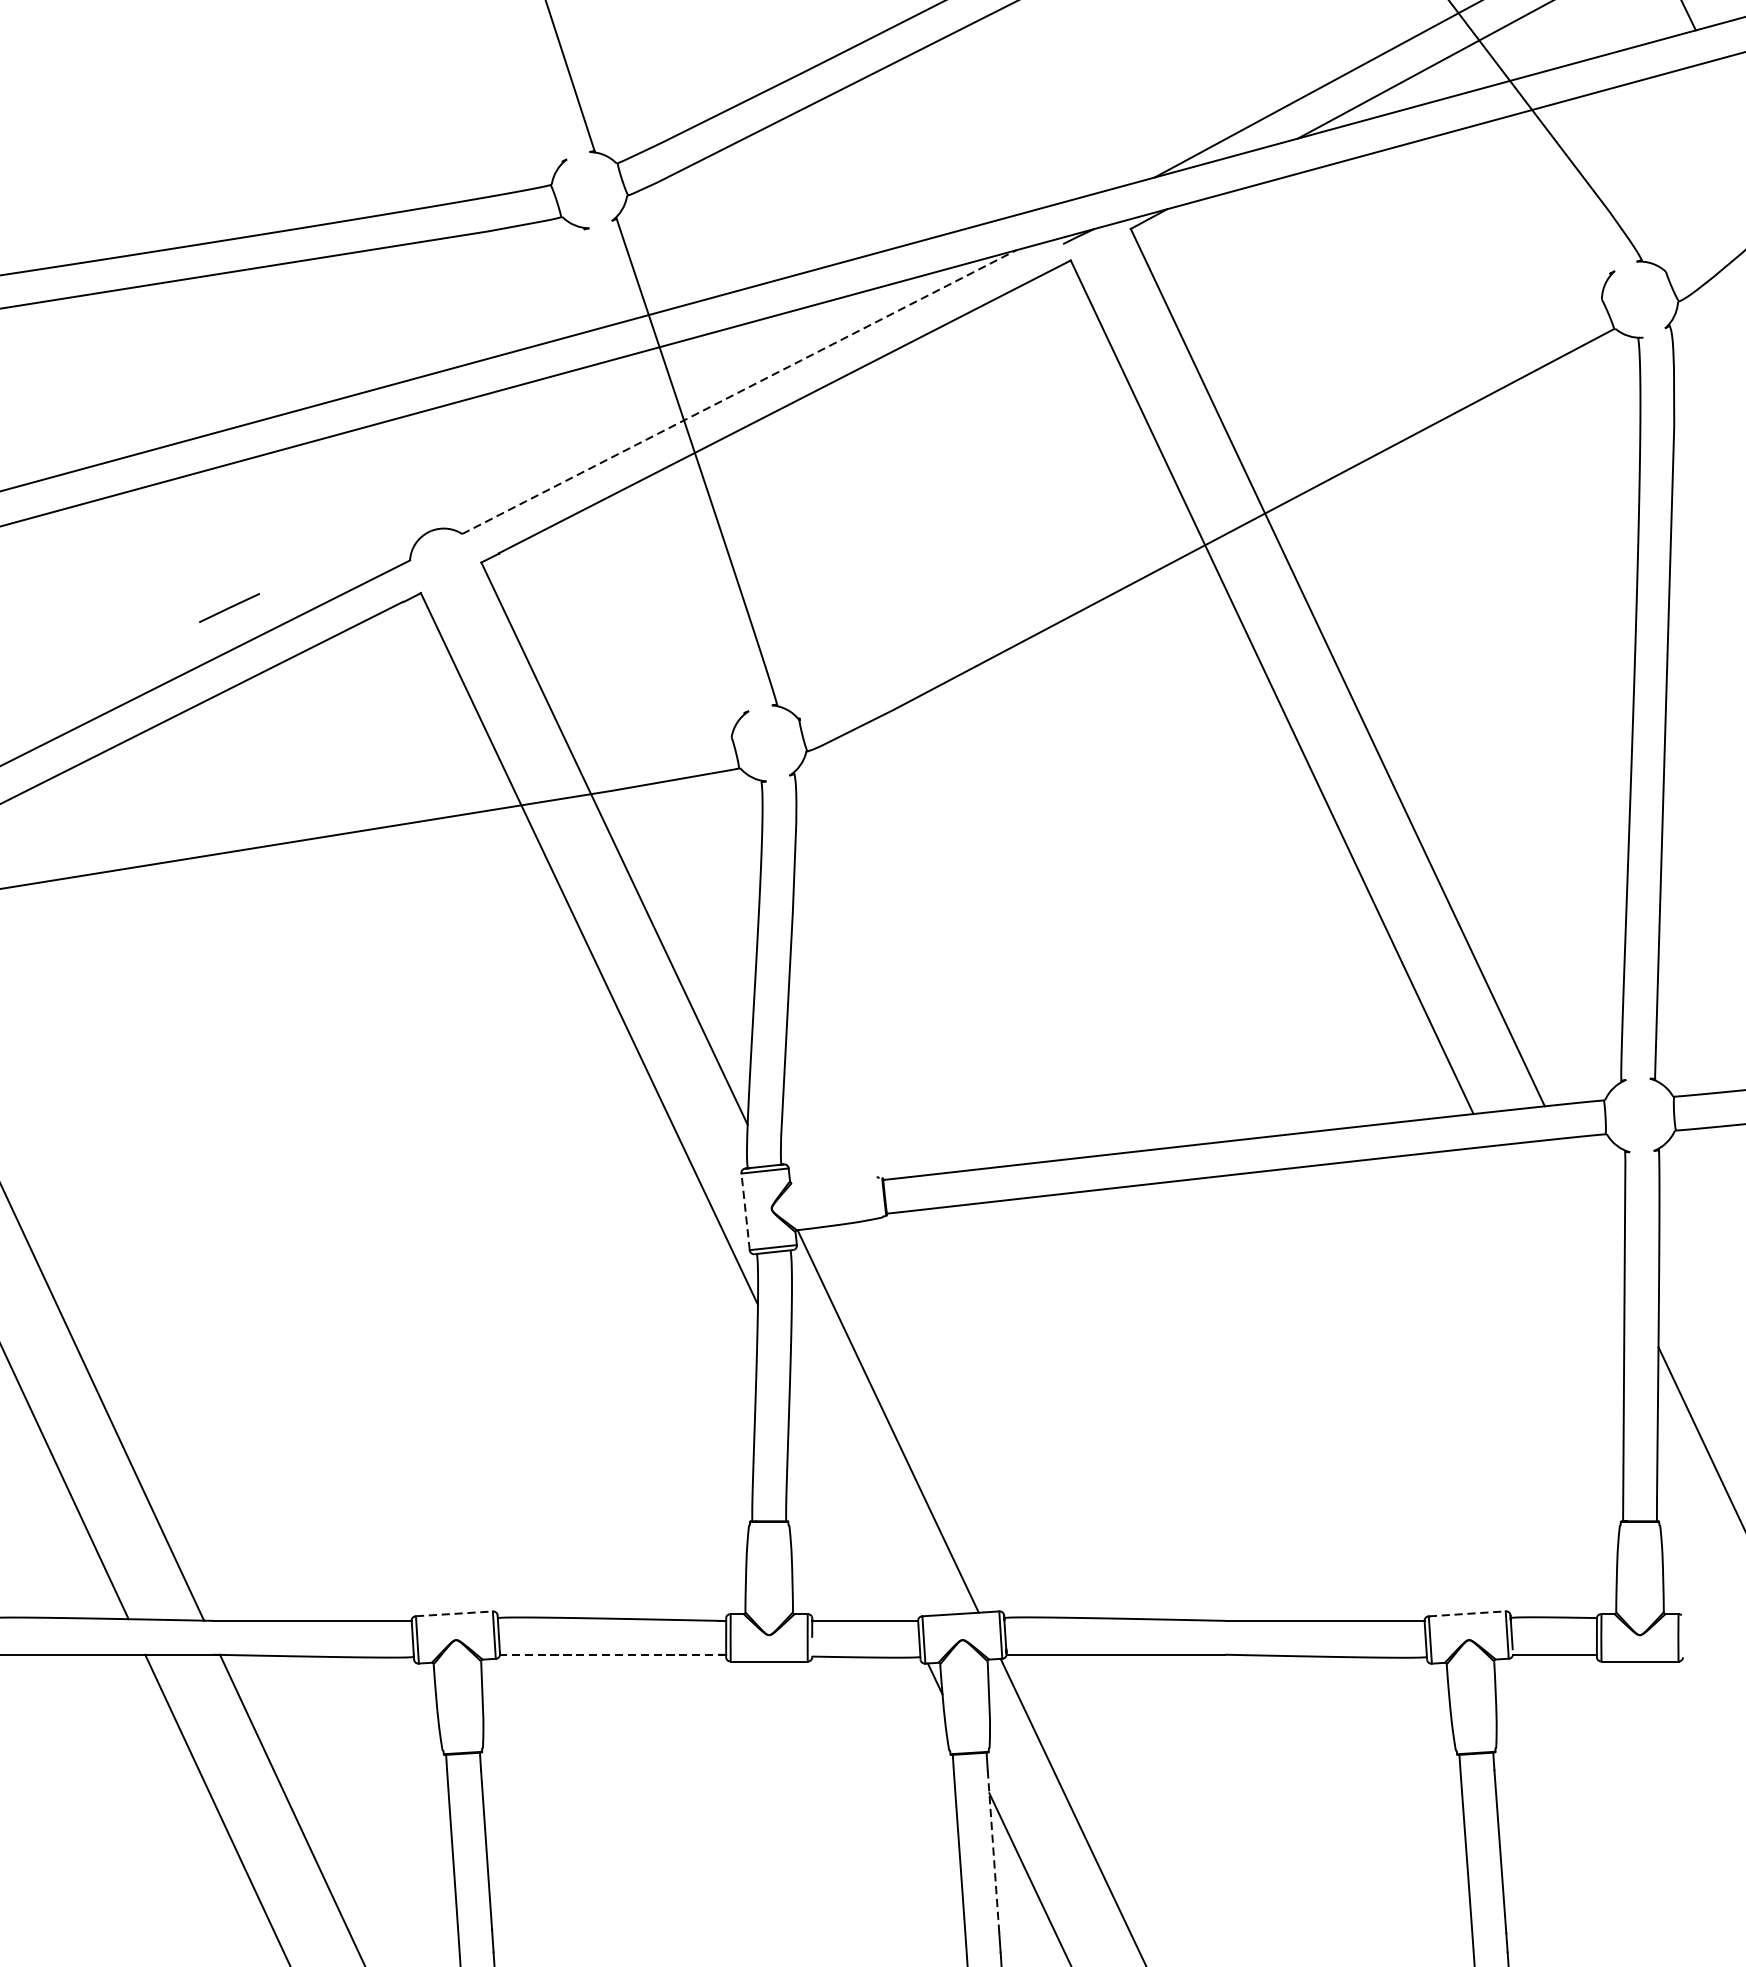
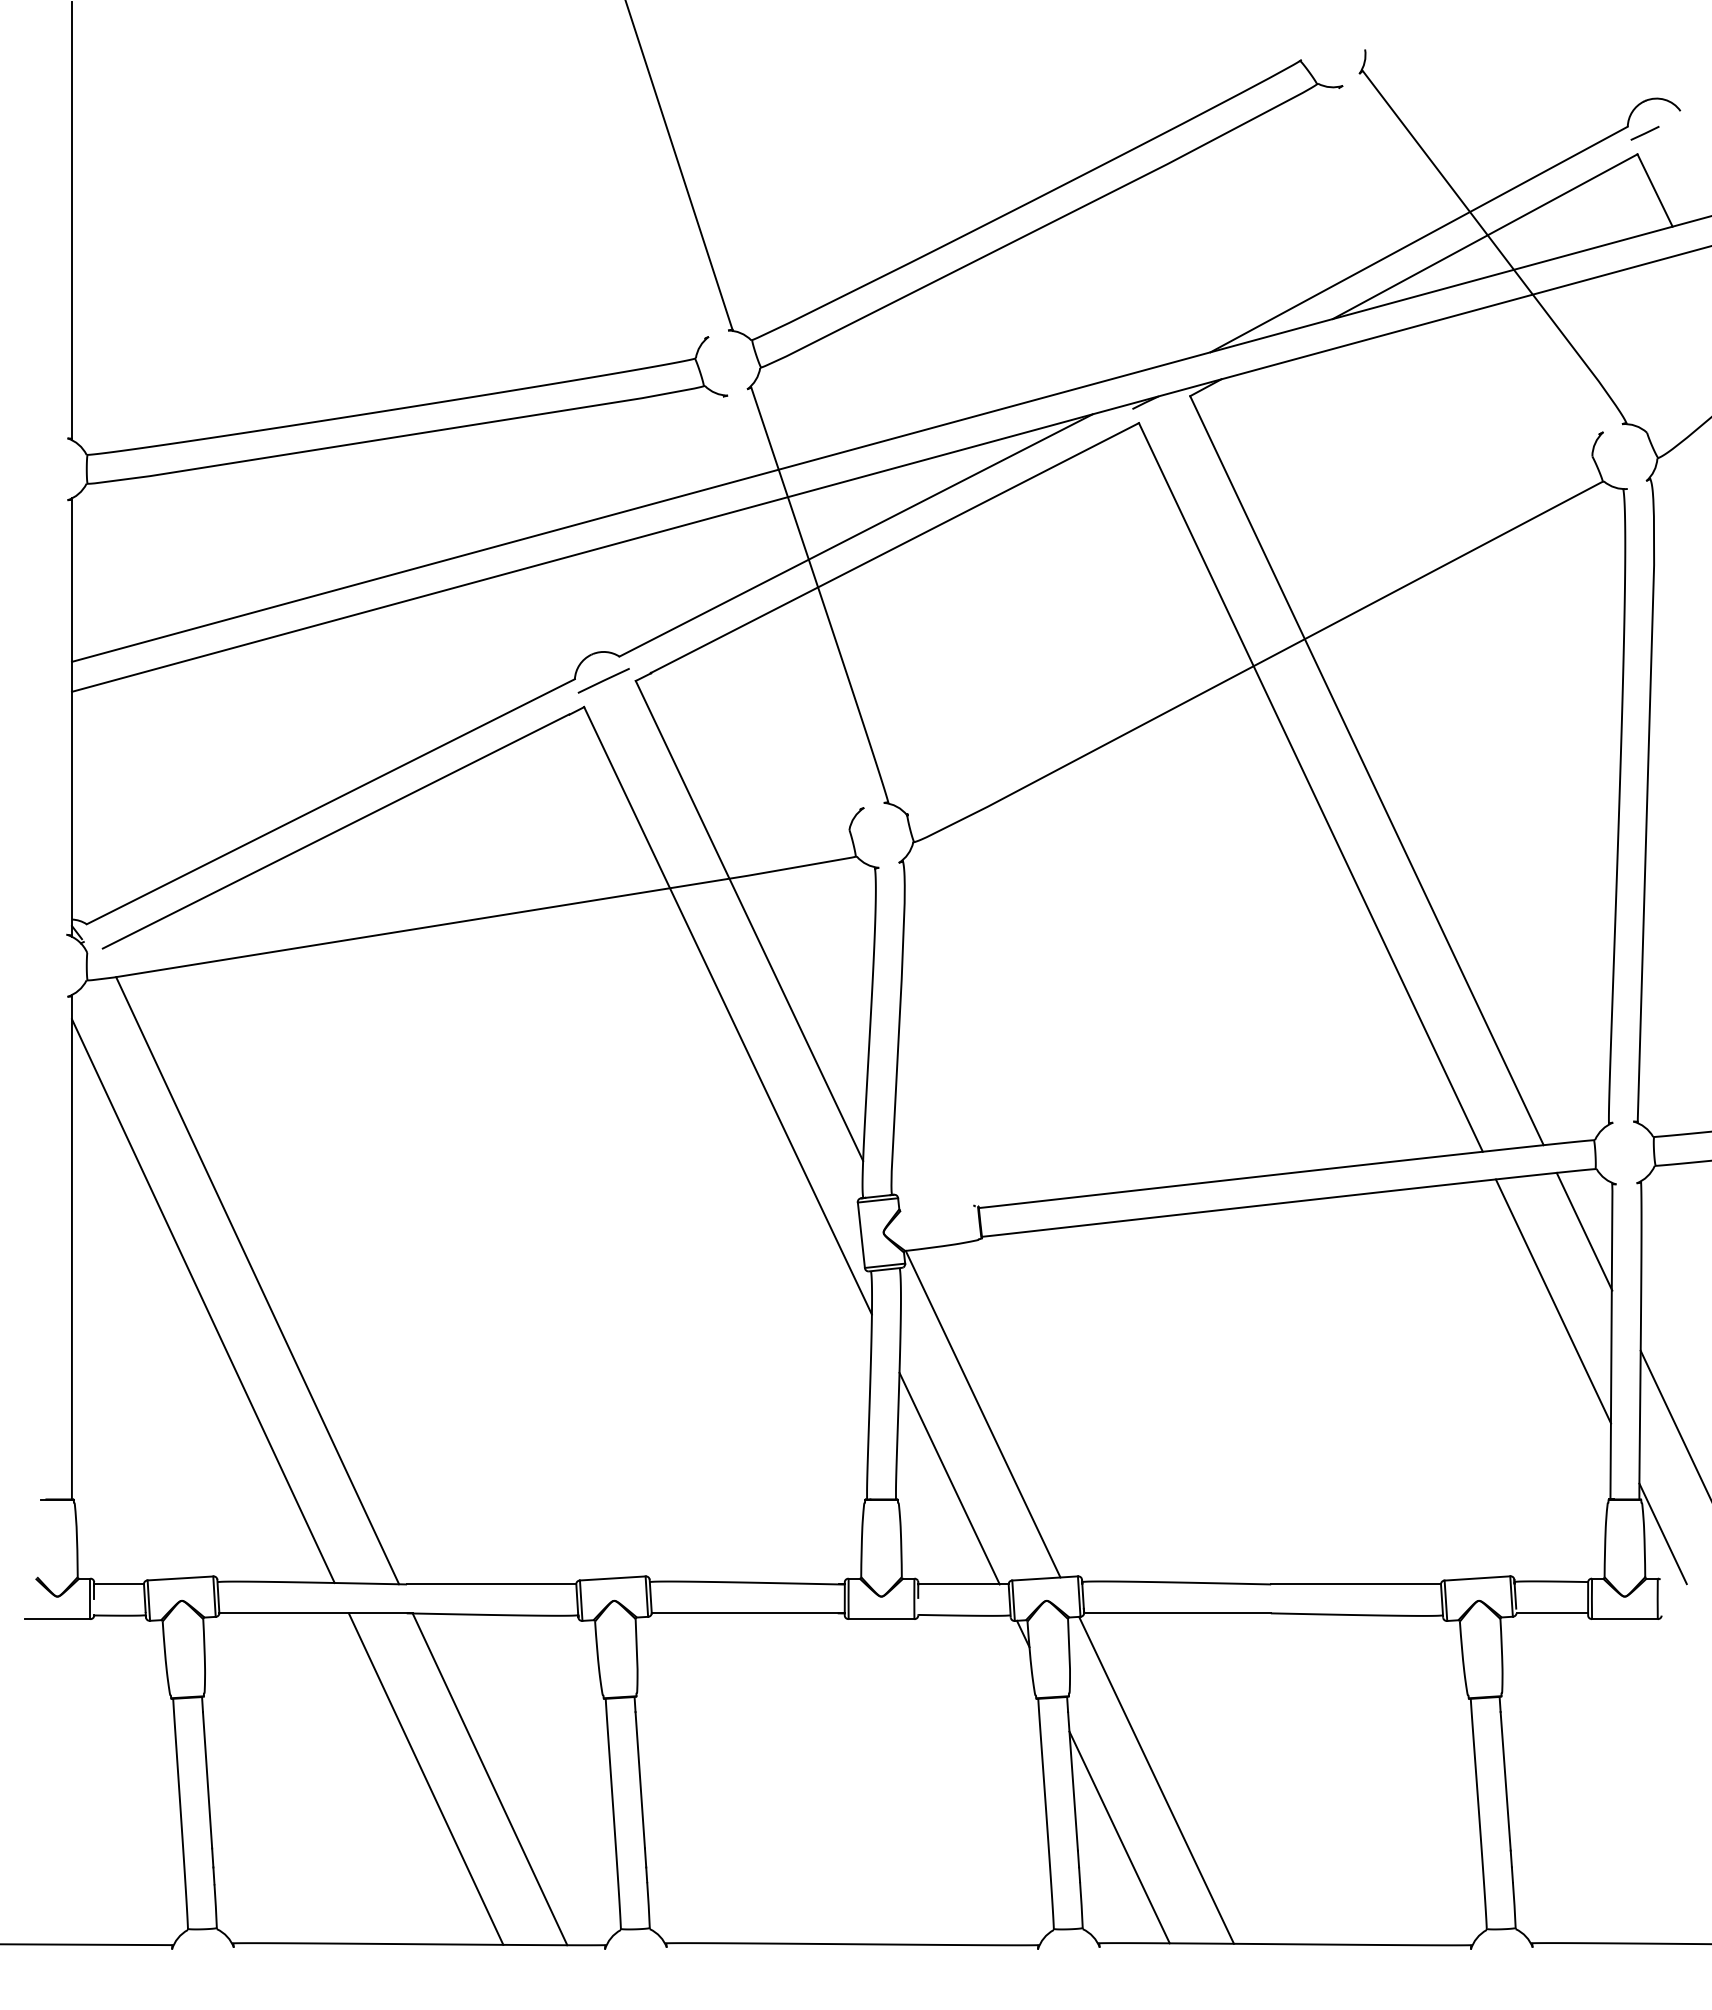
line: (739, 392) -> (856, 535), dashed -> solid
line: (229, 607) -> (603, 680), moved
line: (1592, 1207) -> (1584, 1231), added
line: (745, 1212) -> (861, 1235), dashed -> solid
line: (1556, 1289) -> (1553, 1301), added
line: (848, 1496) -> (949, 1478), added
line: (1684, 1561) -> (1662, 1533), added
line: (454, 1613) -> (612, 1578), dashed -> solid
line: (1467, 1613) -> (1477, 1578), dashed -> solid
line: (612, 1654) -> (747, 1613), dashed -> solid
line: (994, 1851) -> (1073, 1781), dashed -> solid

